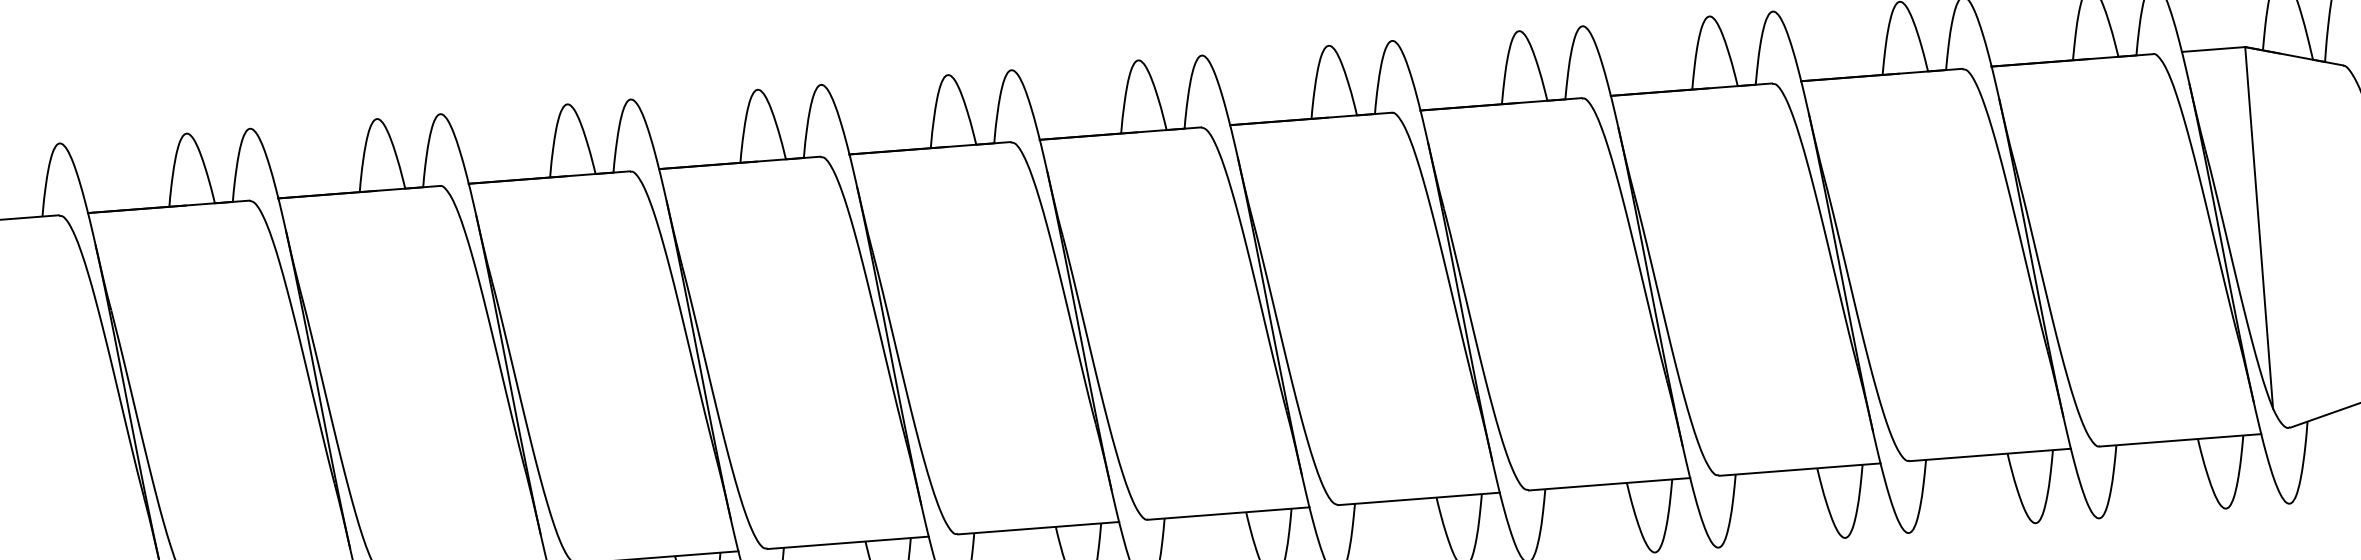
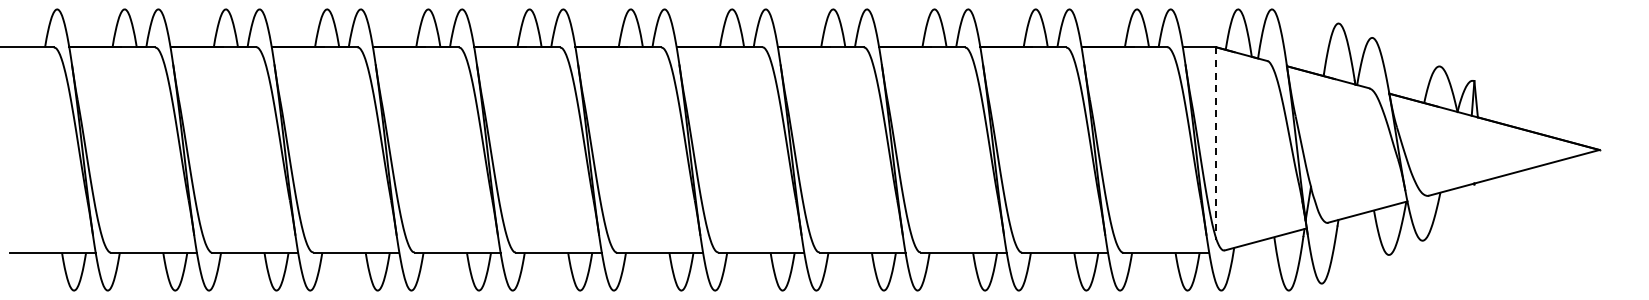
line: (2259, 229) -> (1216, 144), solid -> dashed

